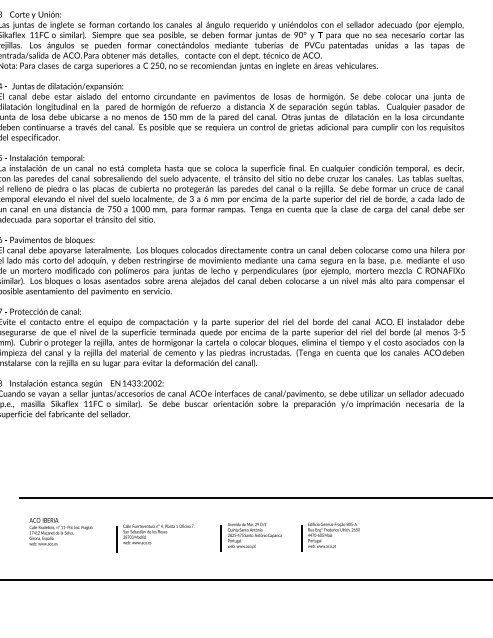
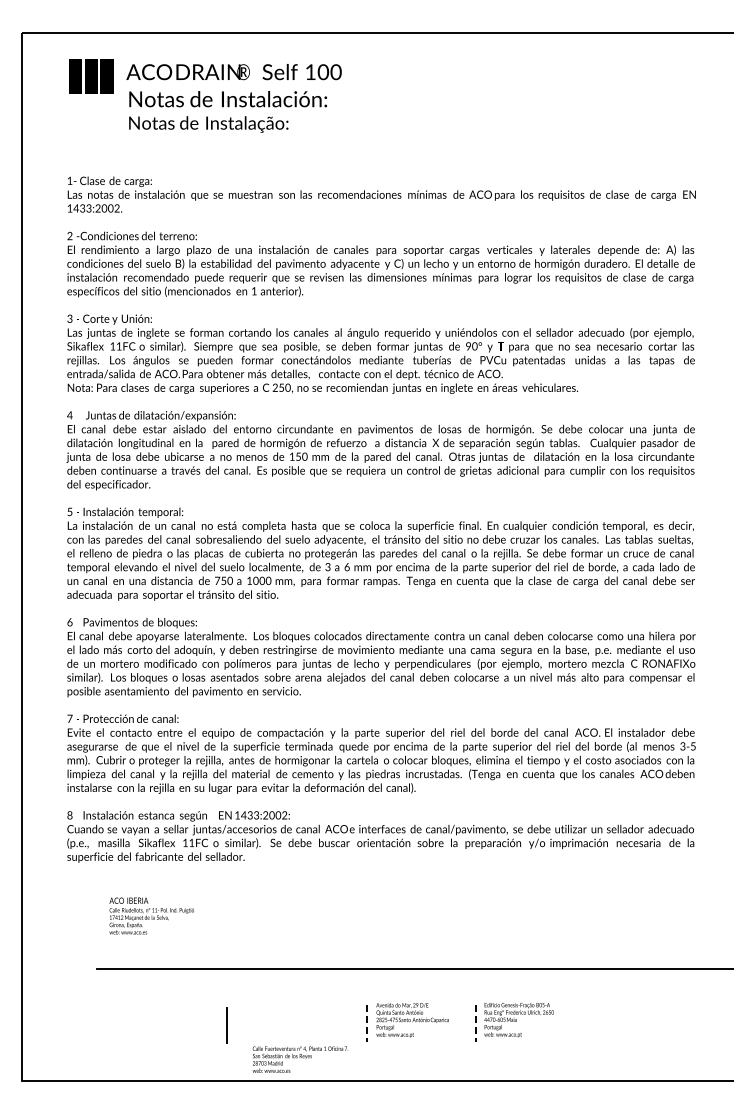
text: (60, 531) -> (151, 915), moved
text: (158, 534) -> (300, 1059), moved
line: (221, 538) -> (367, 1024), solid -> dashed
line: (302, 538) -> (476, 1024), solid -> dashed

